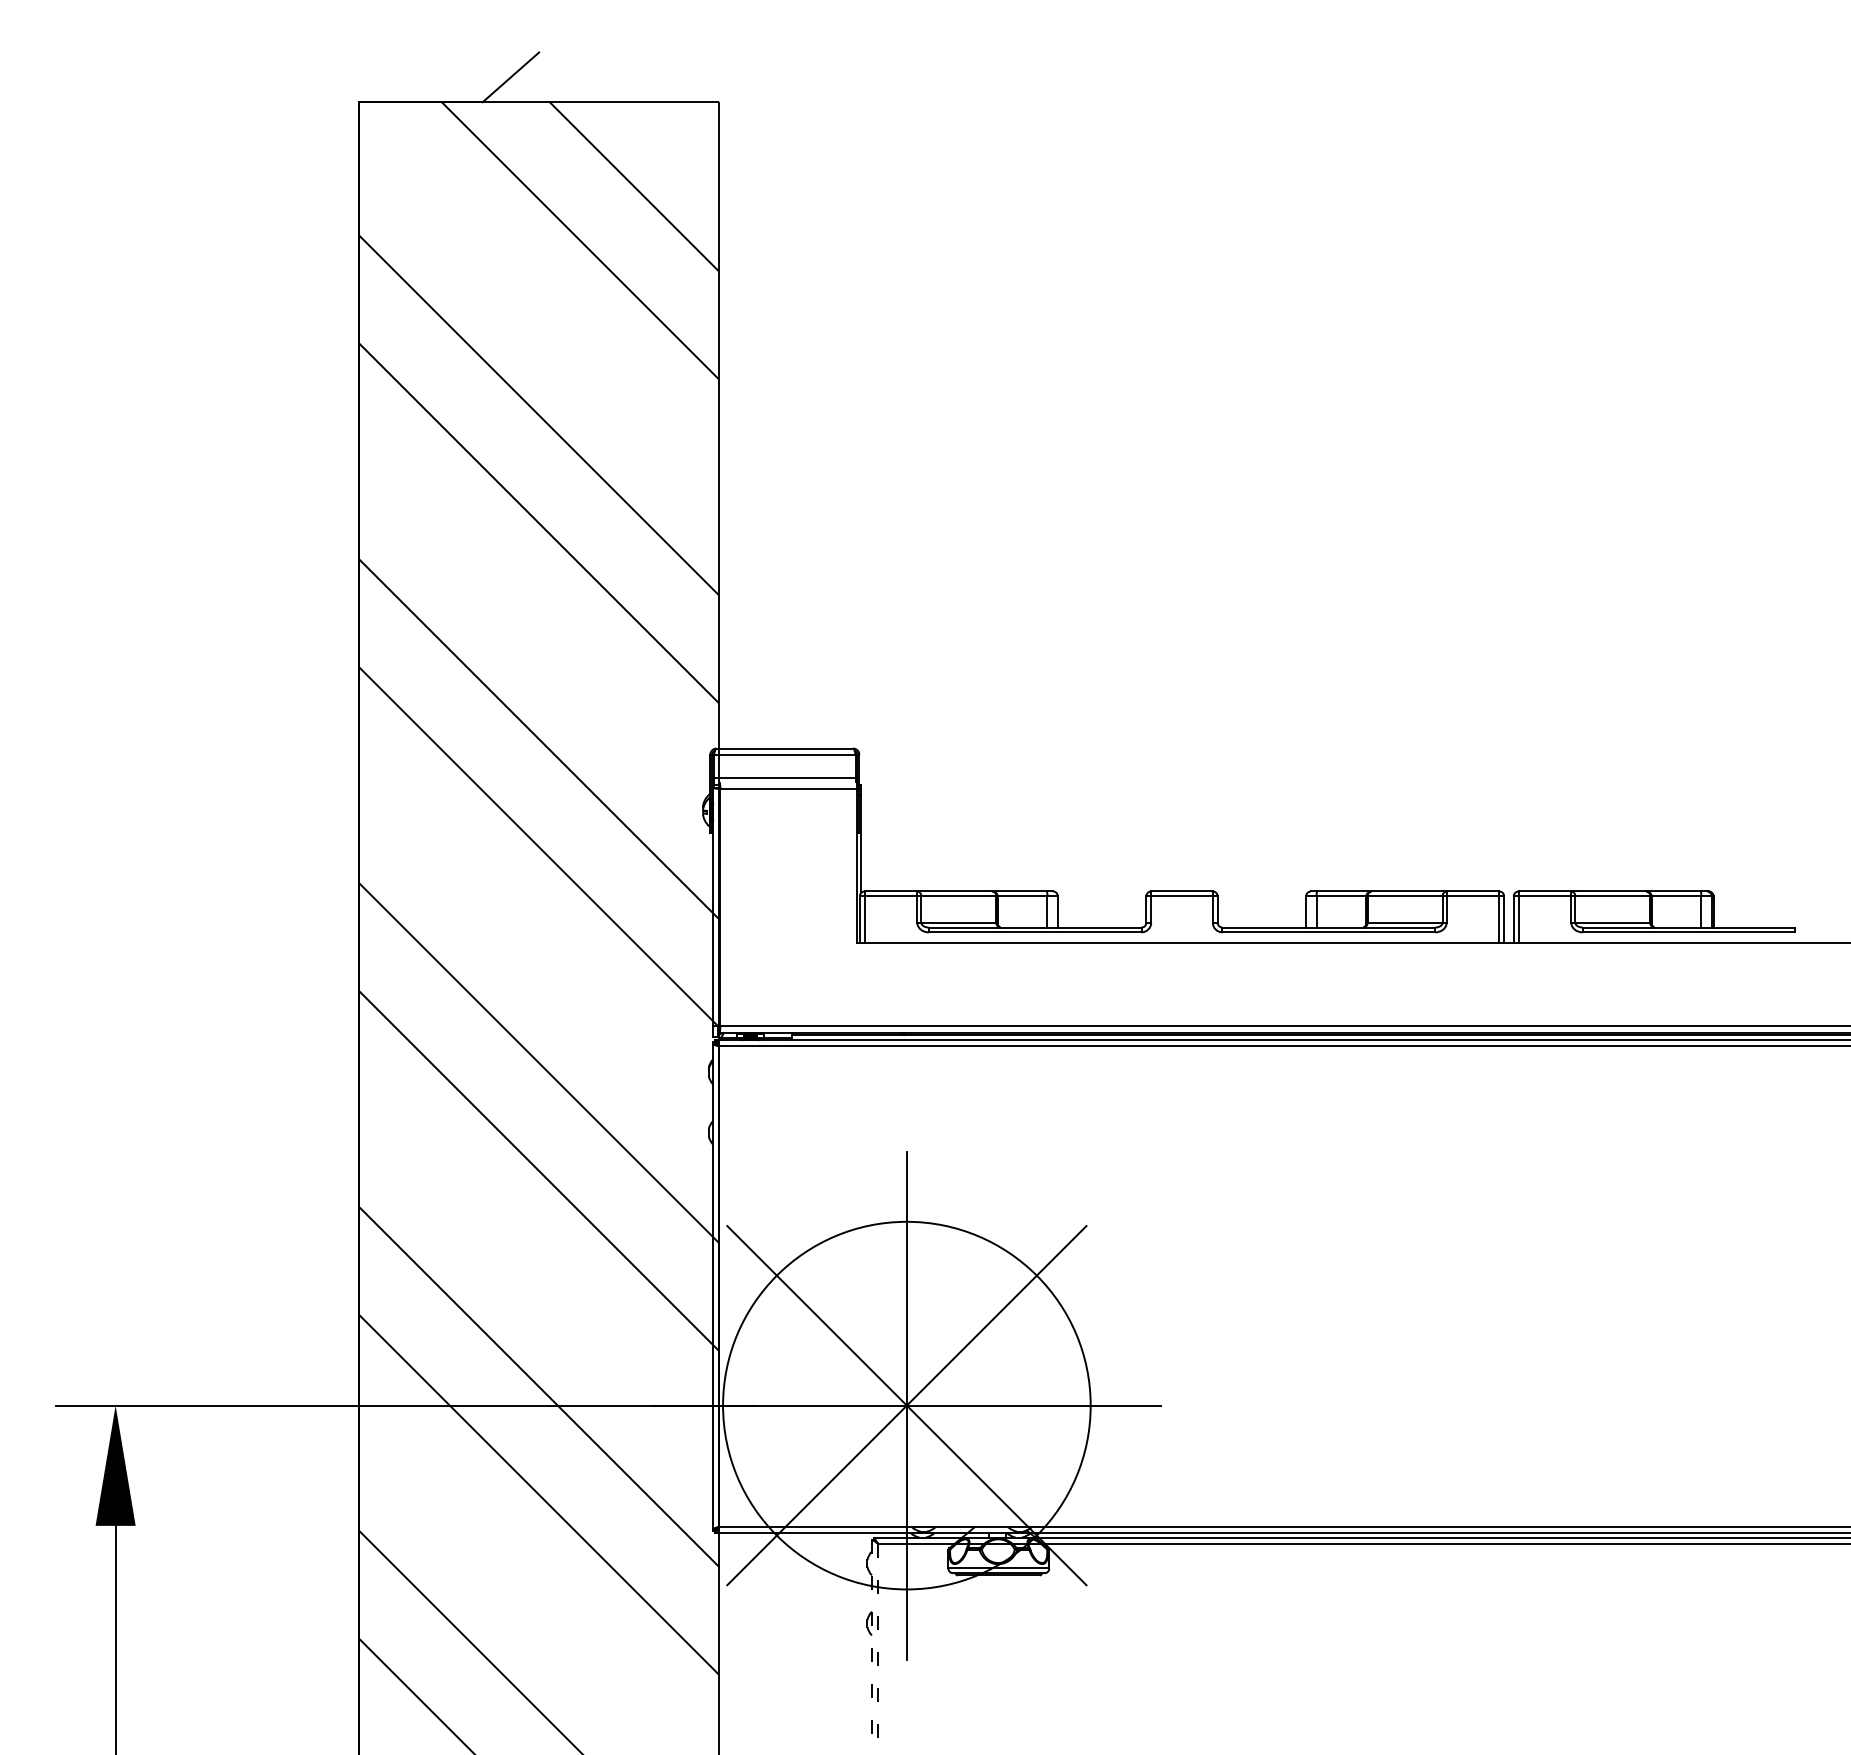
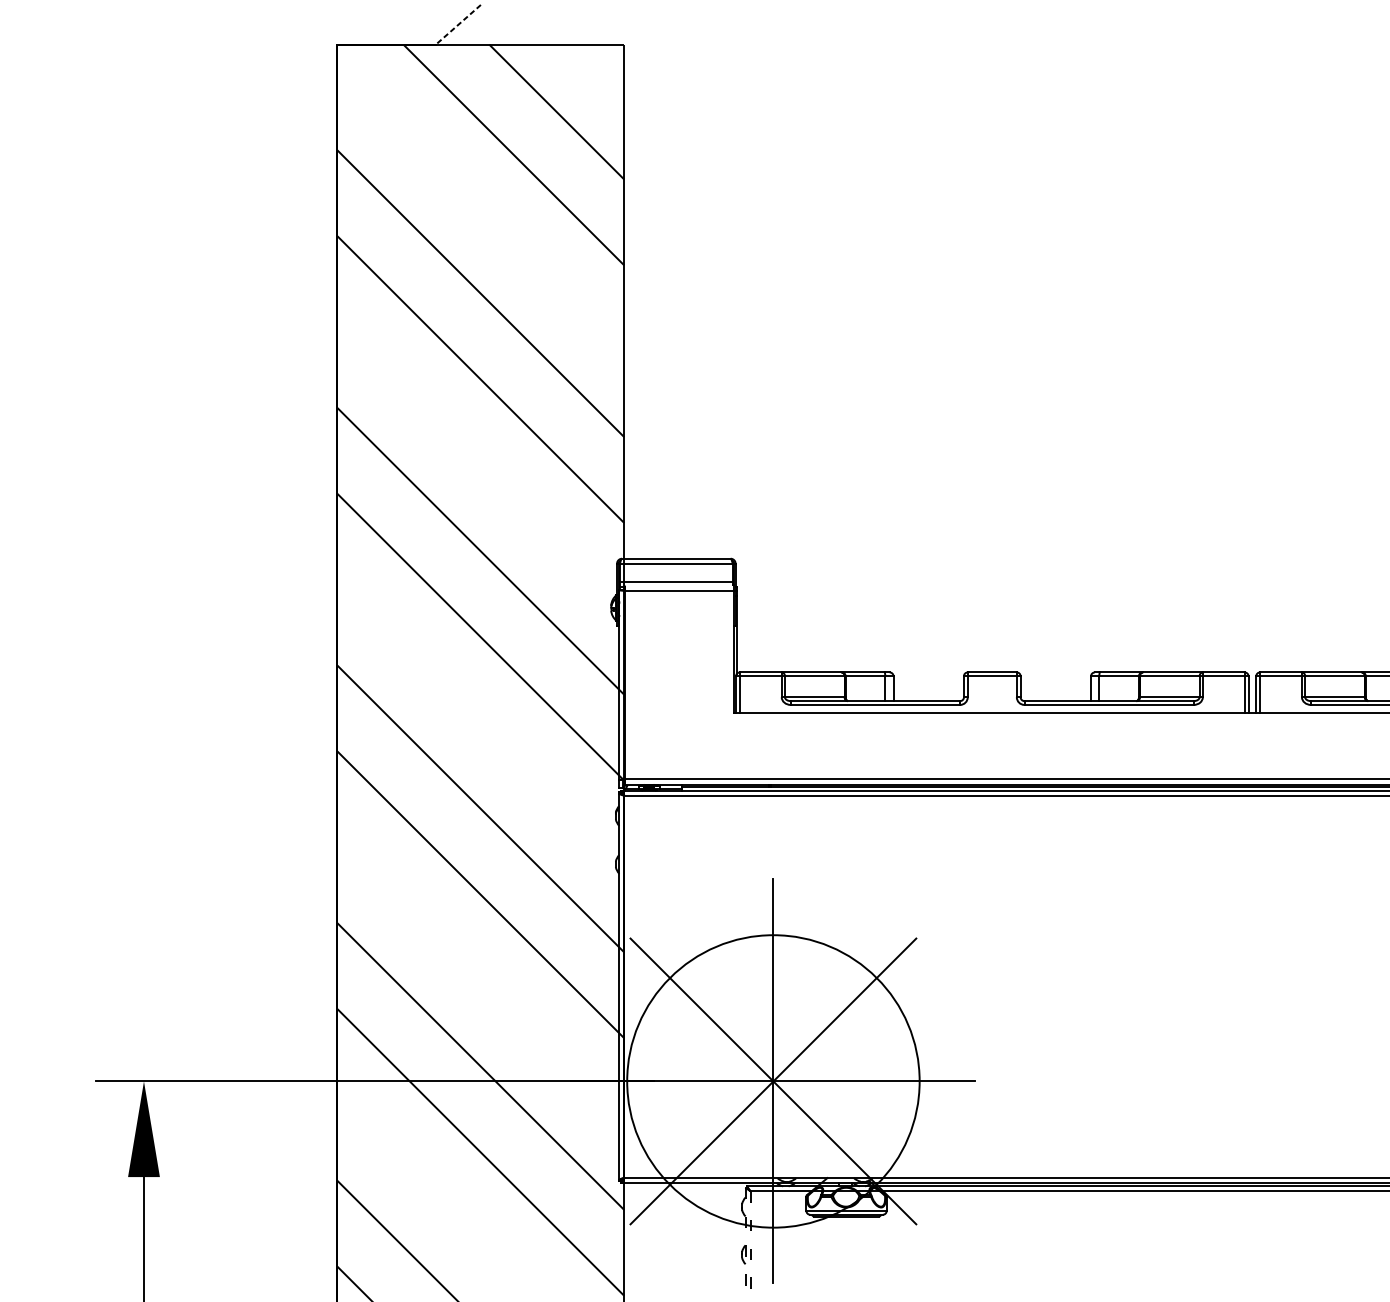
line: (510, 77) -> (458, 24), solid -> dashed

